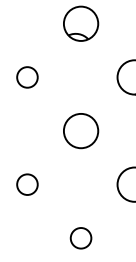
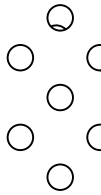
circle: (27, 77) -> (20, 57), size x1.67
circle: (27, 184) -> (20, 137), size x1.67
circle: (80, 238) -> (59, 177), size x1.67

